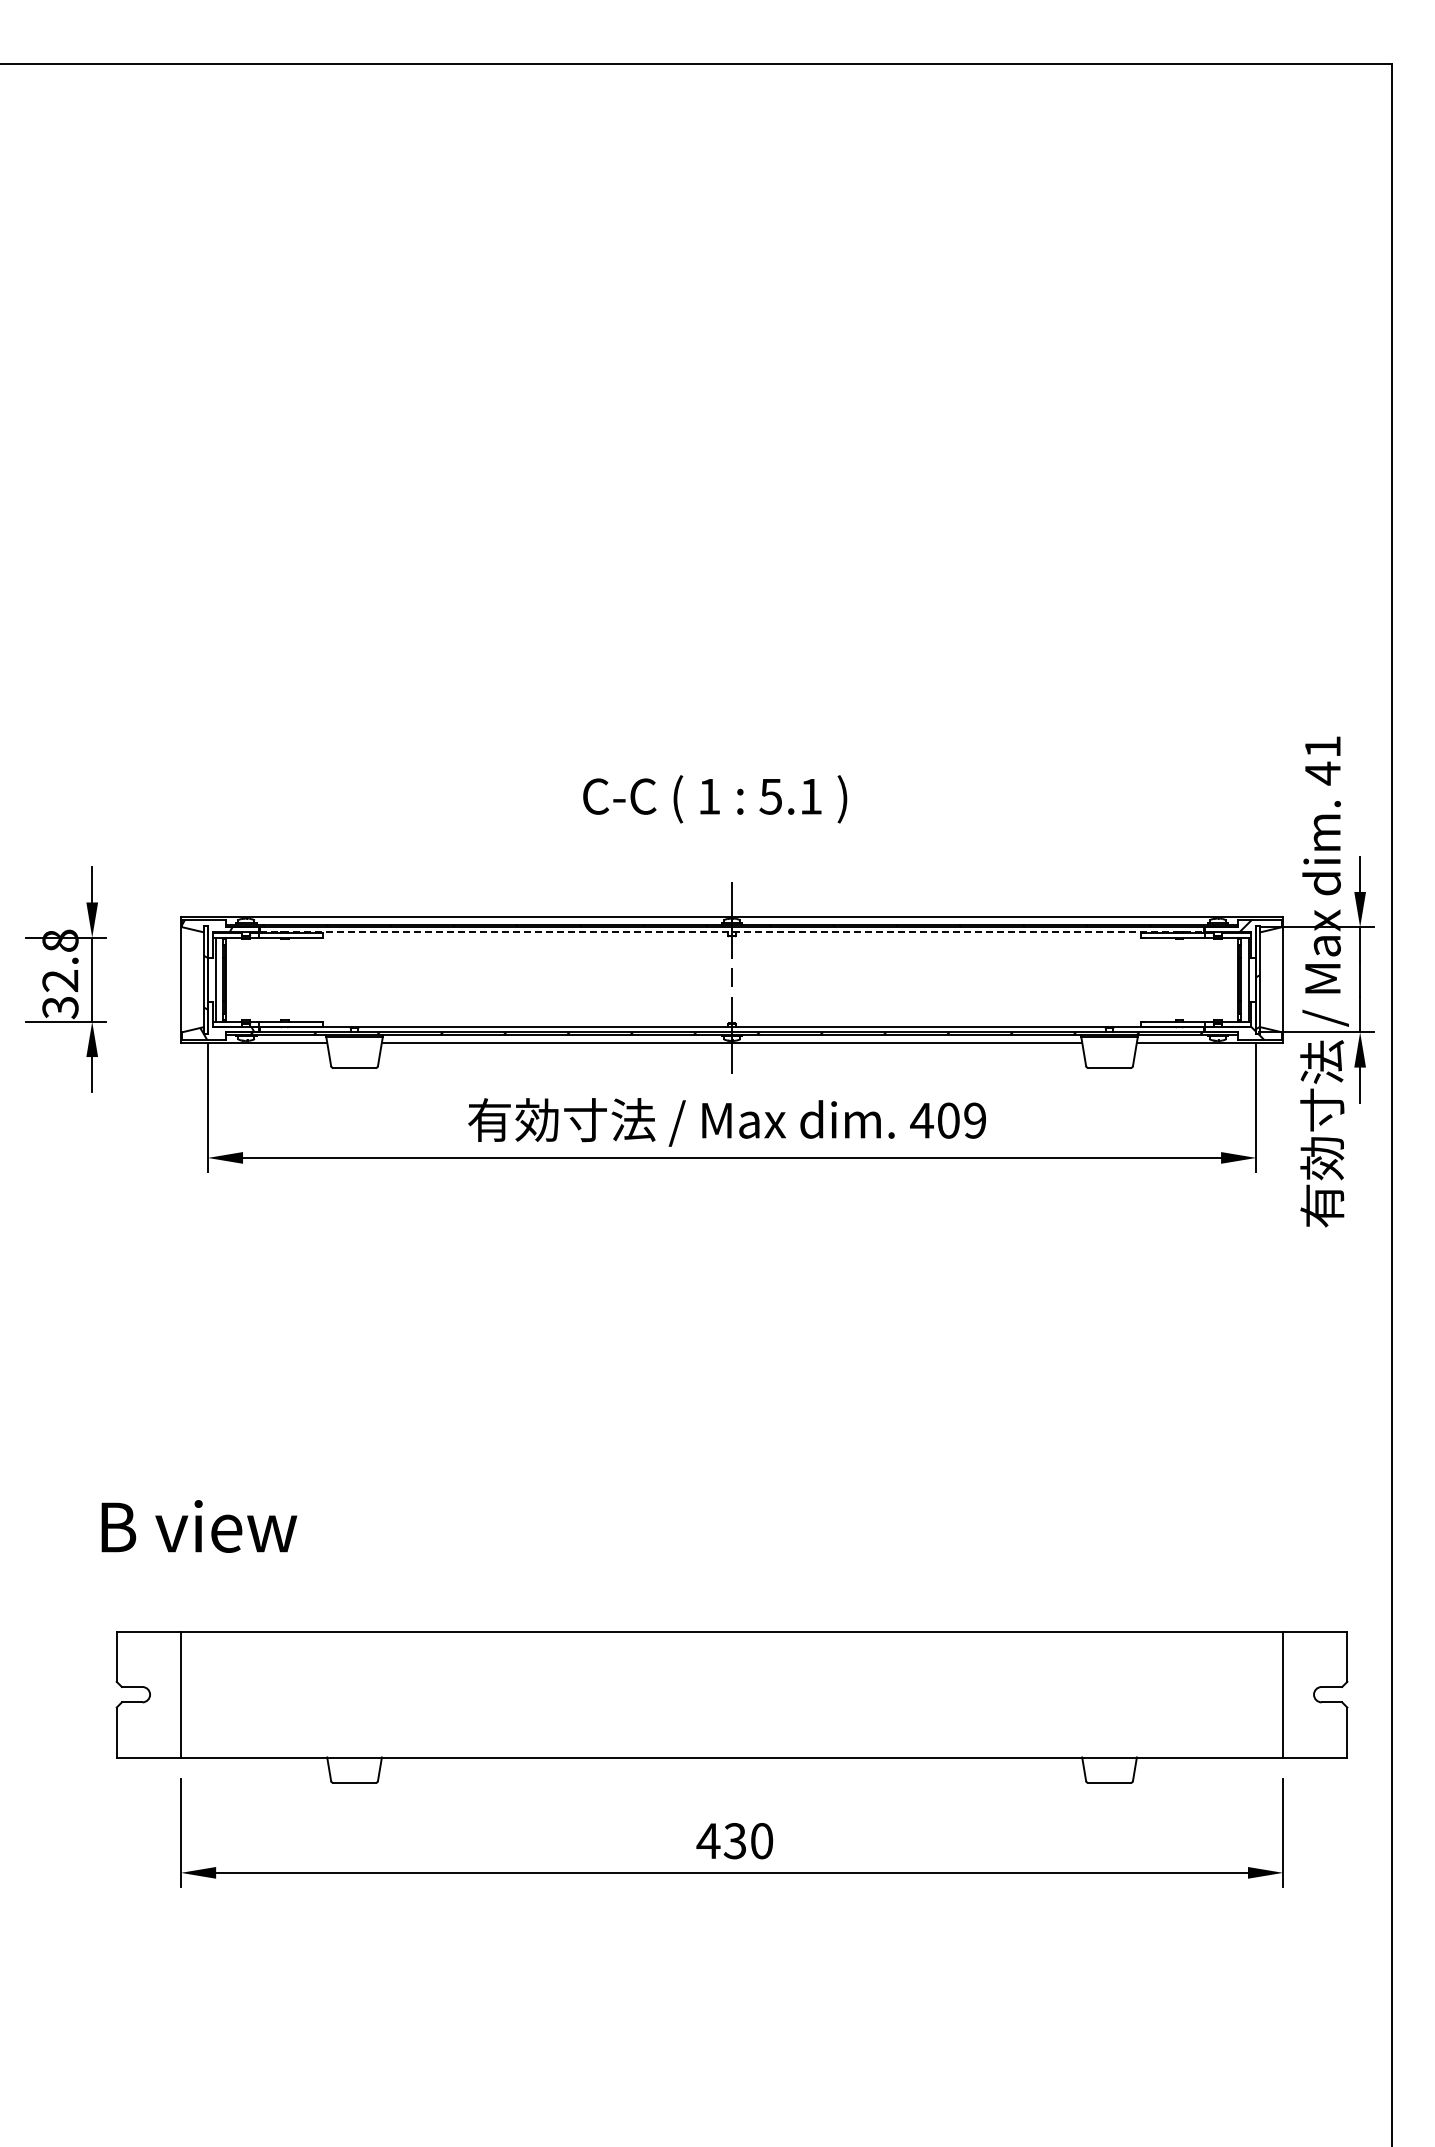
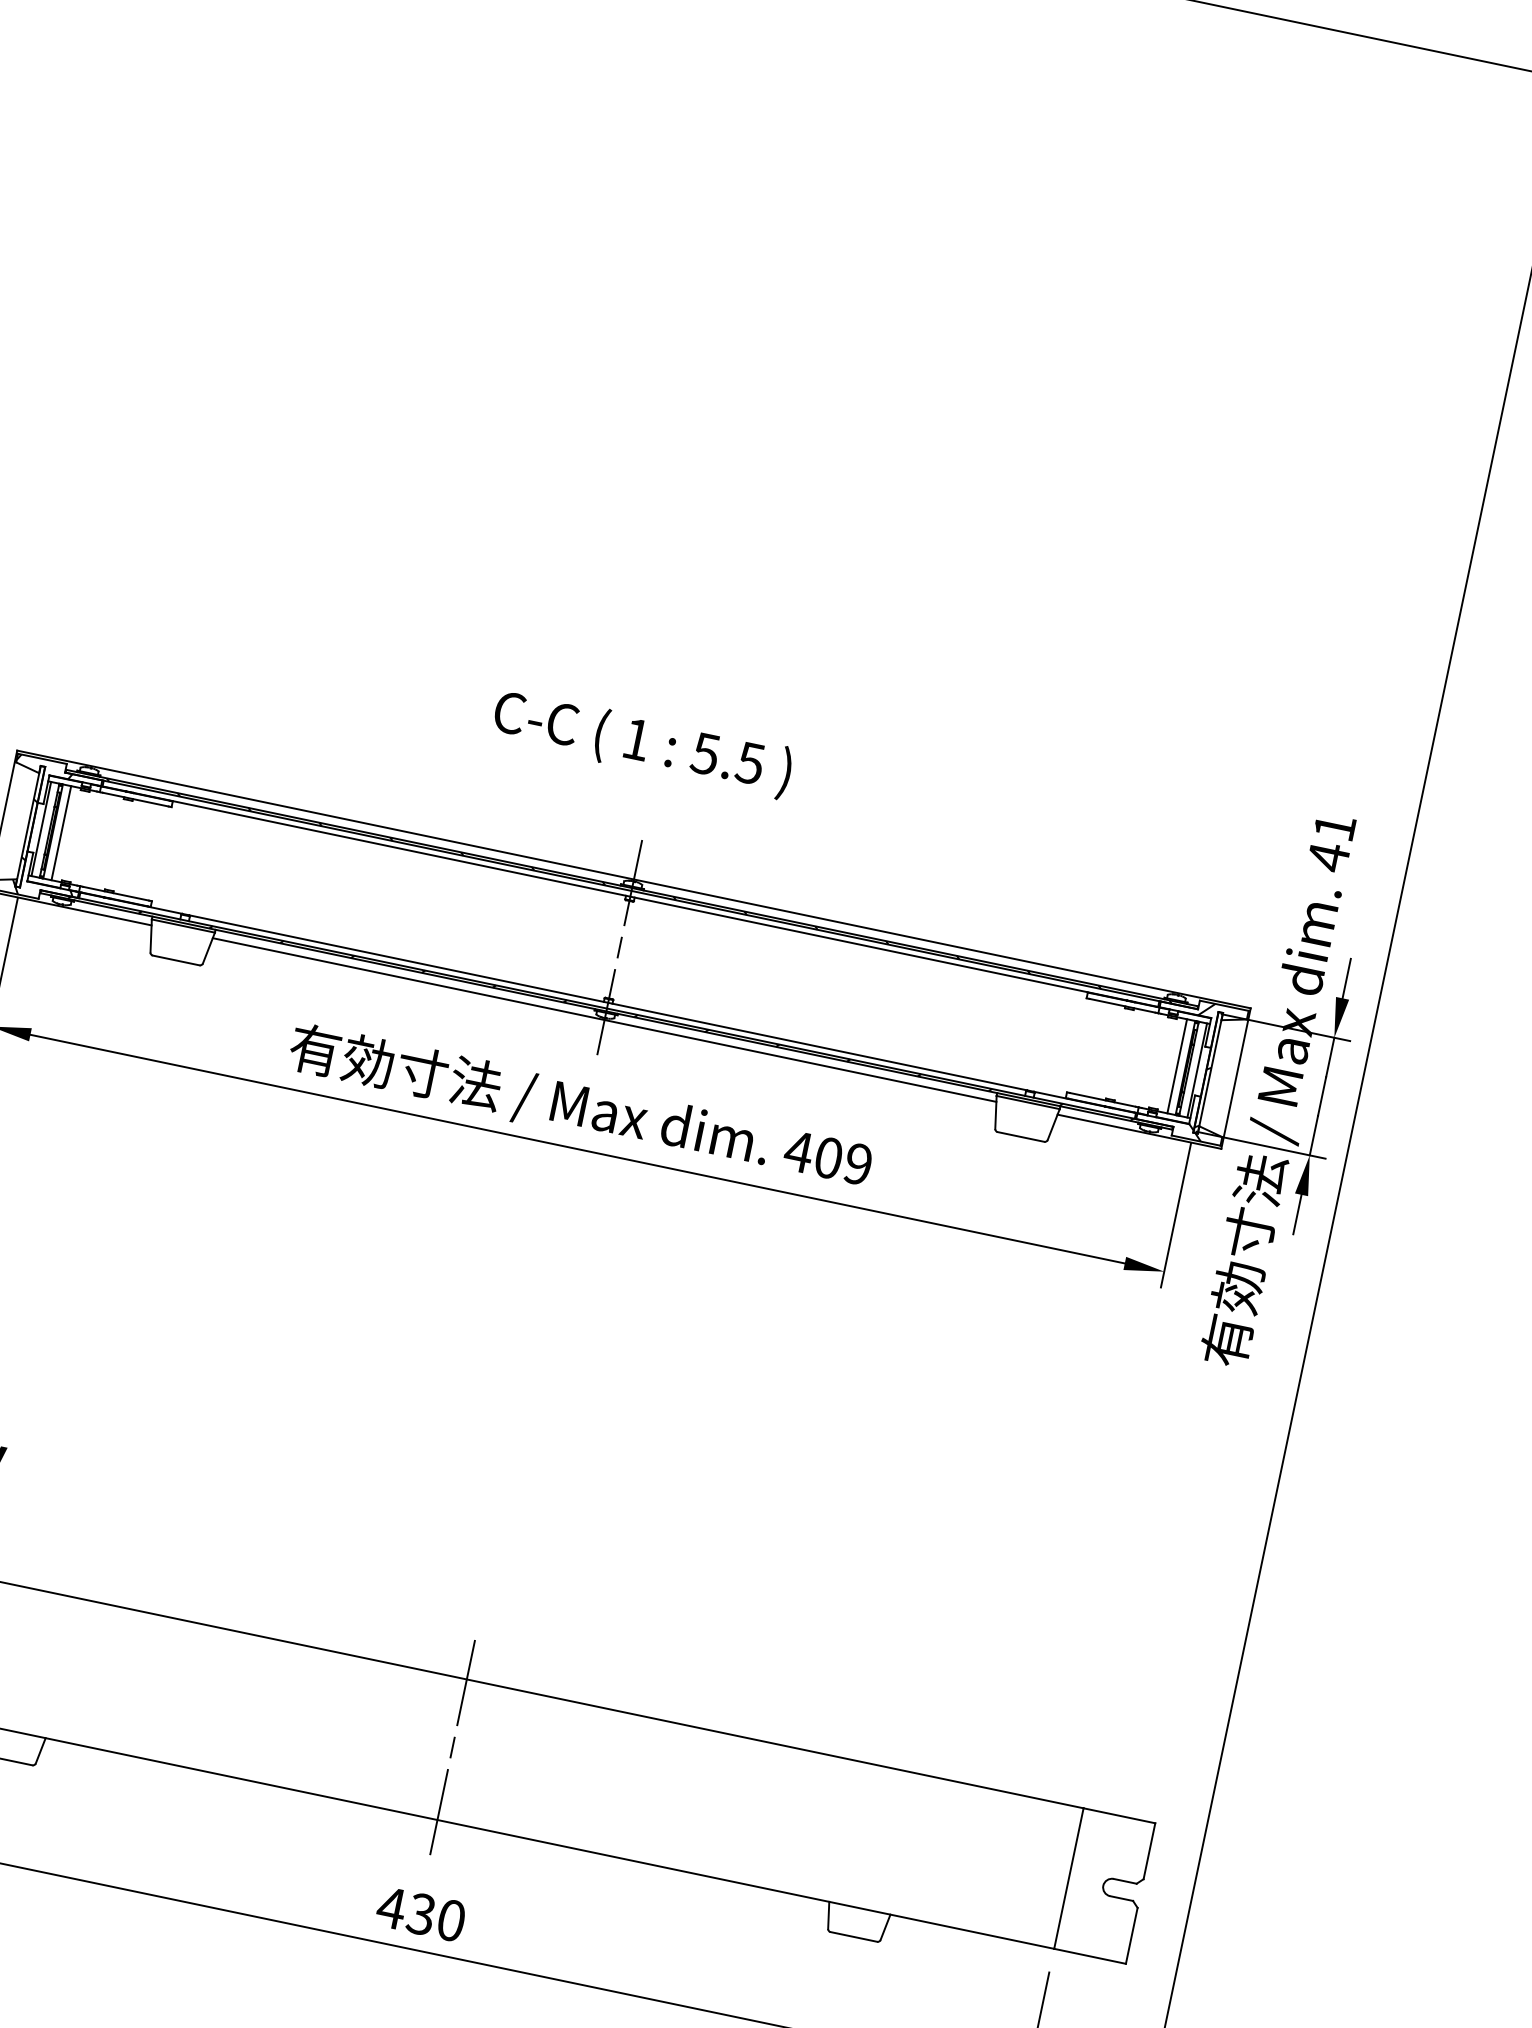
text: (810, 796) -> (749, 763), 5.1 -> 5.5
line: (732, 932) -> (630, 896), dashed -> solid
line: (233, 979) -> (61, 832), added
line: (1230, 979) -> (1177, 1065), added
line: (732, 1694) -> (452, 1749), added

